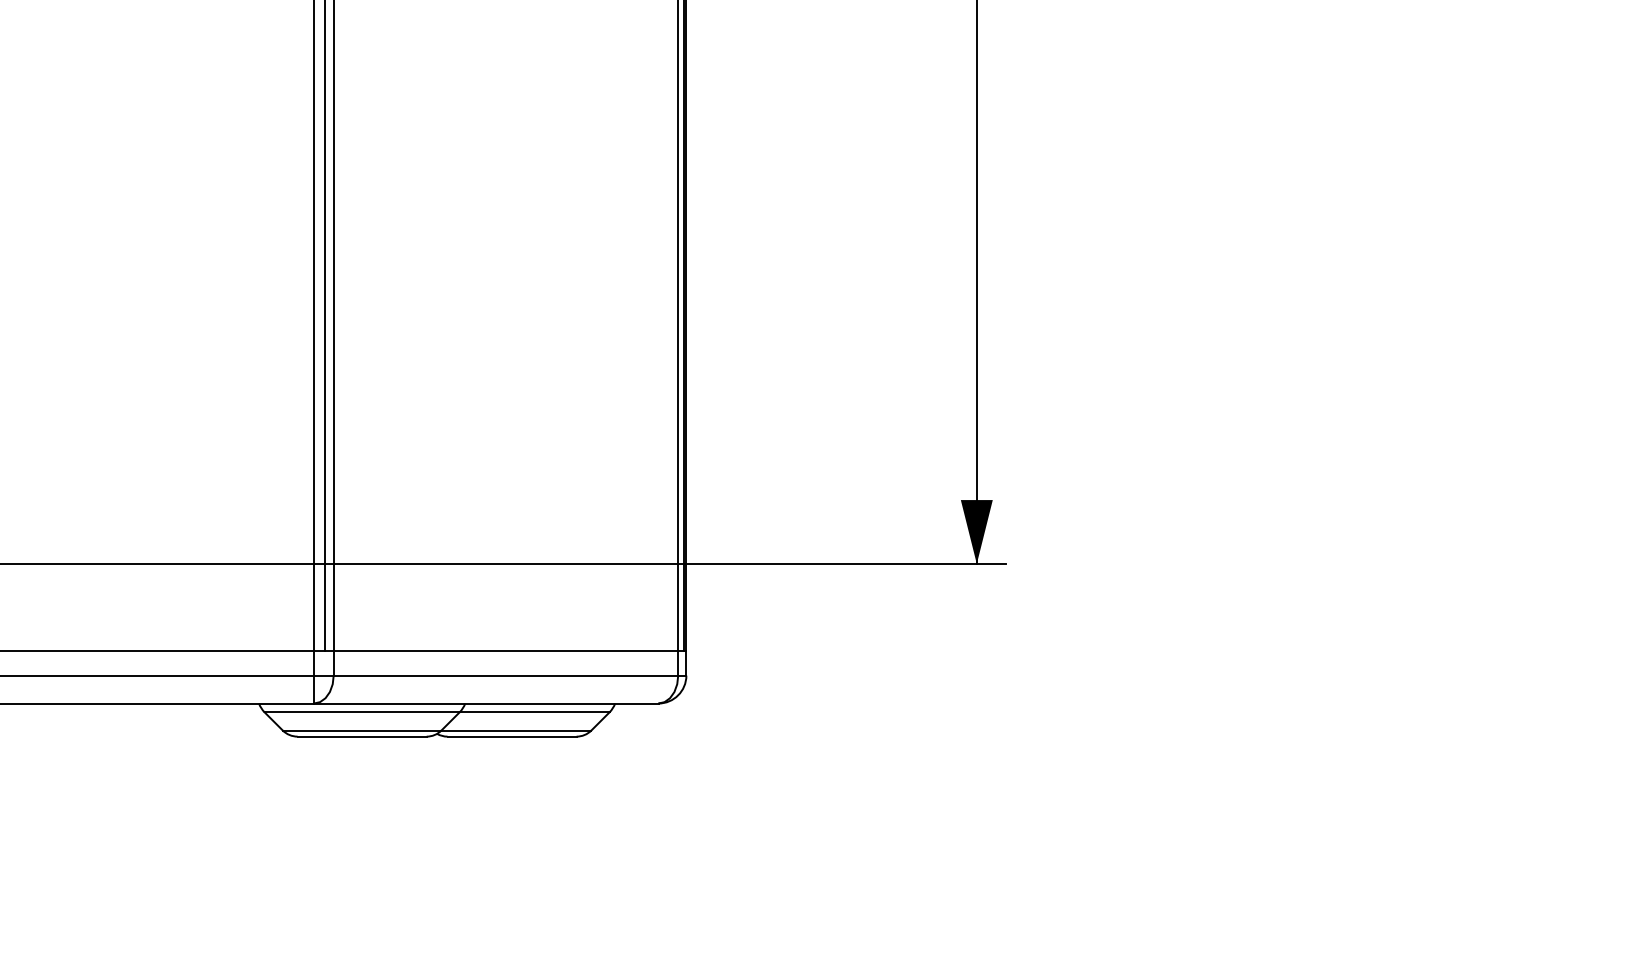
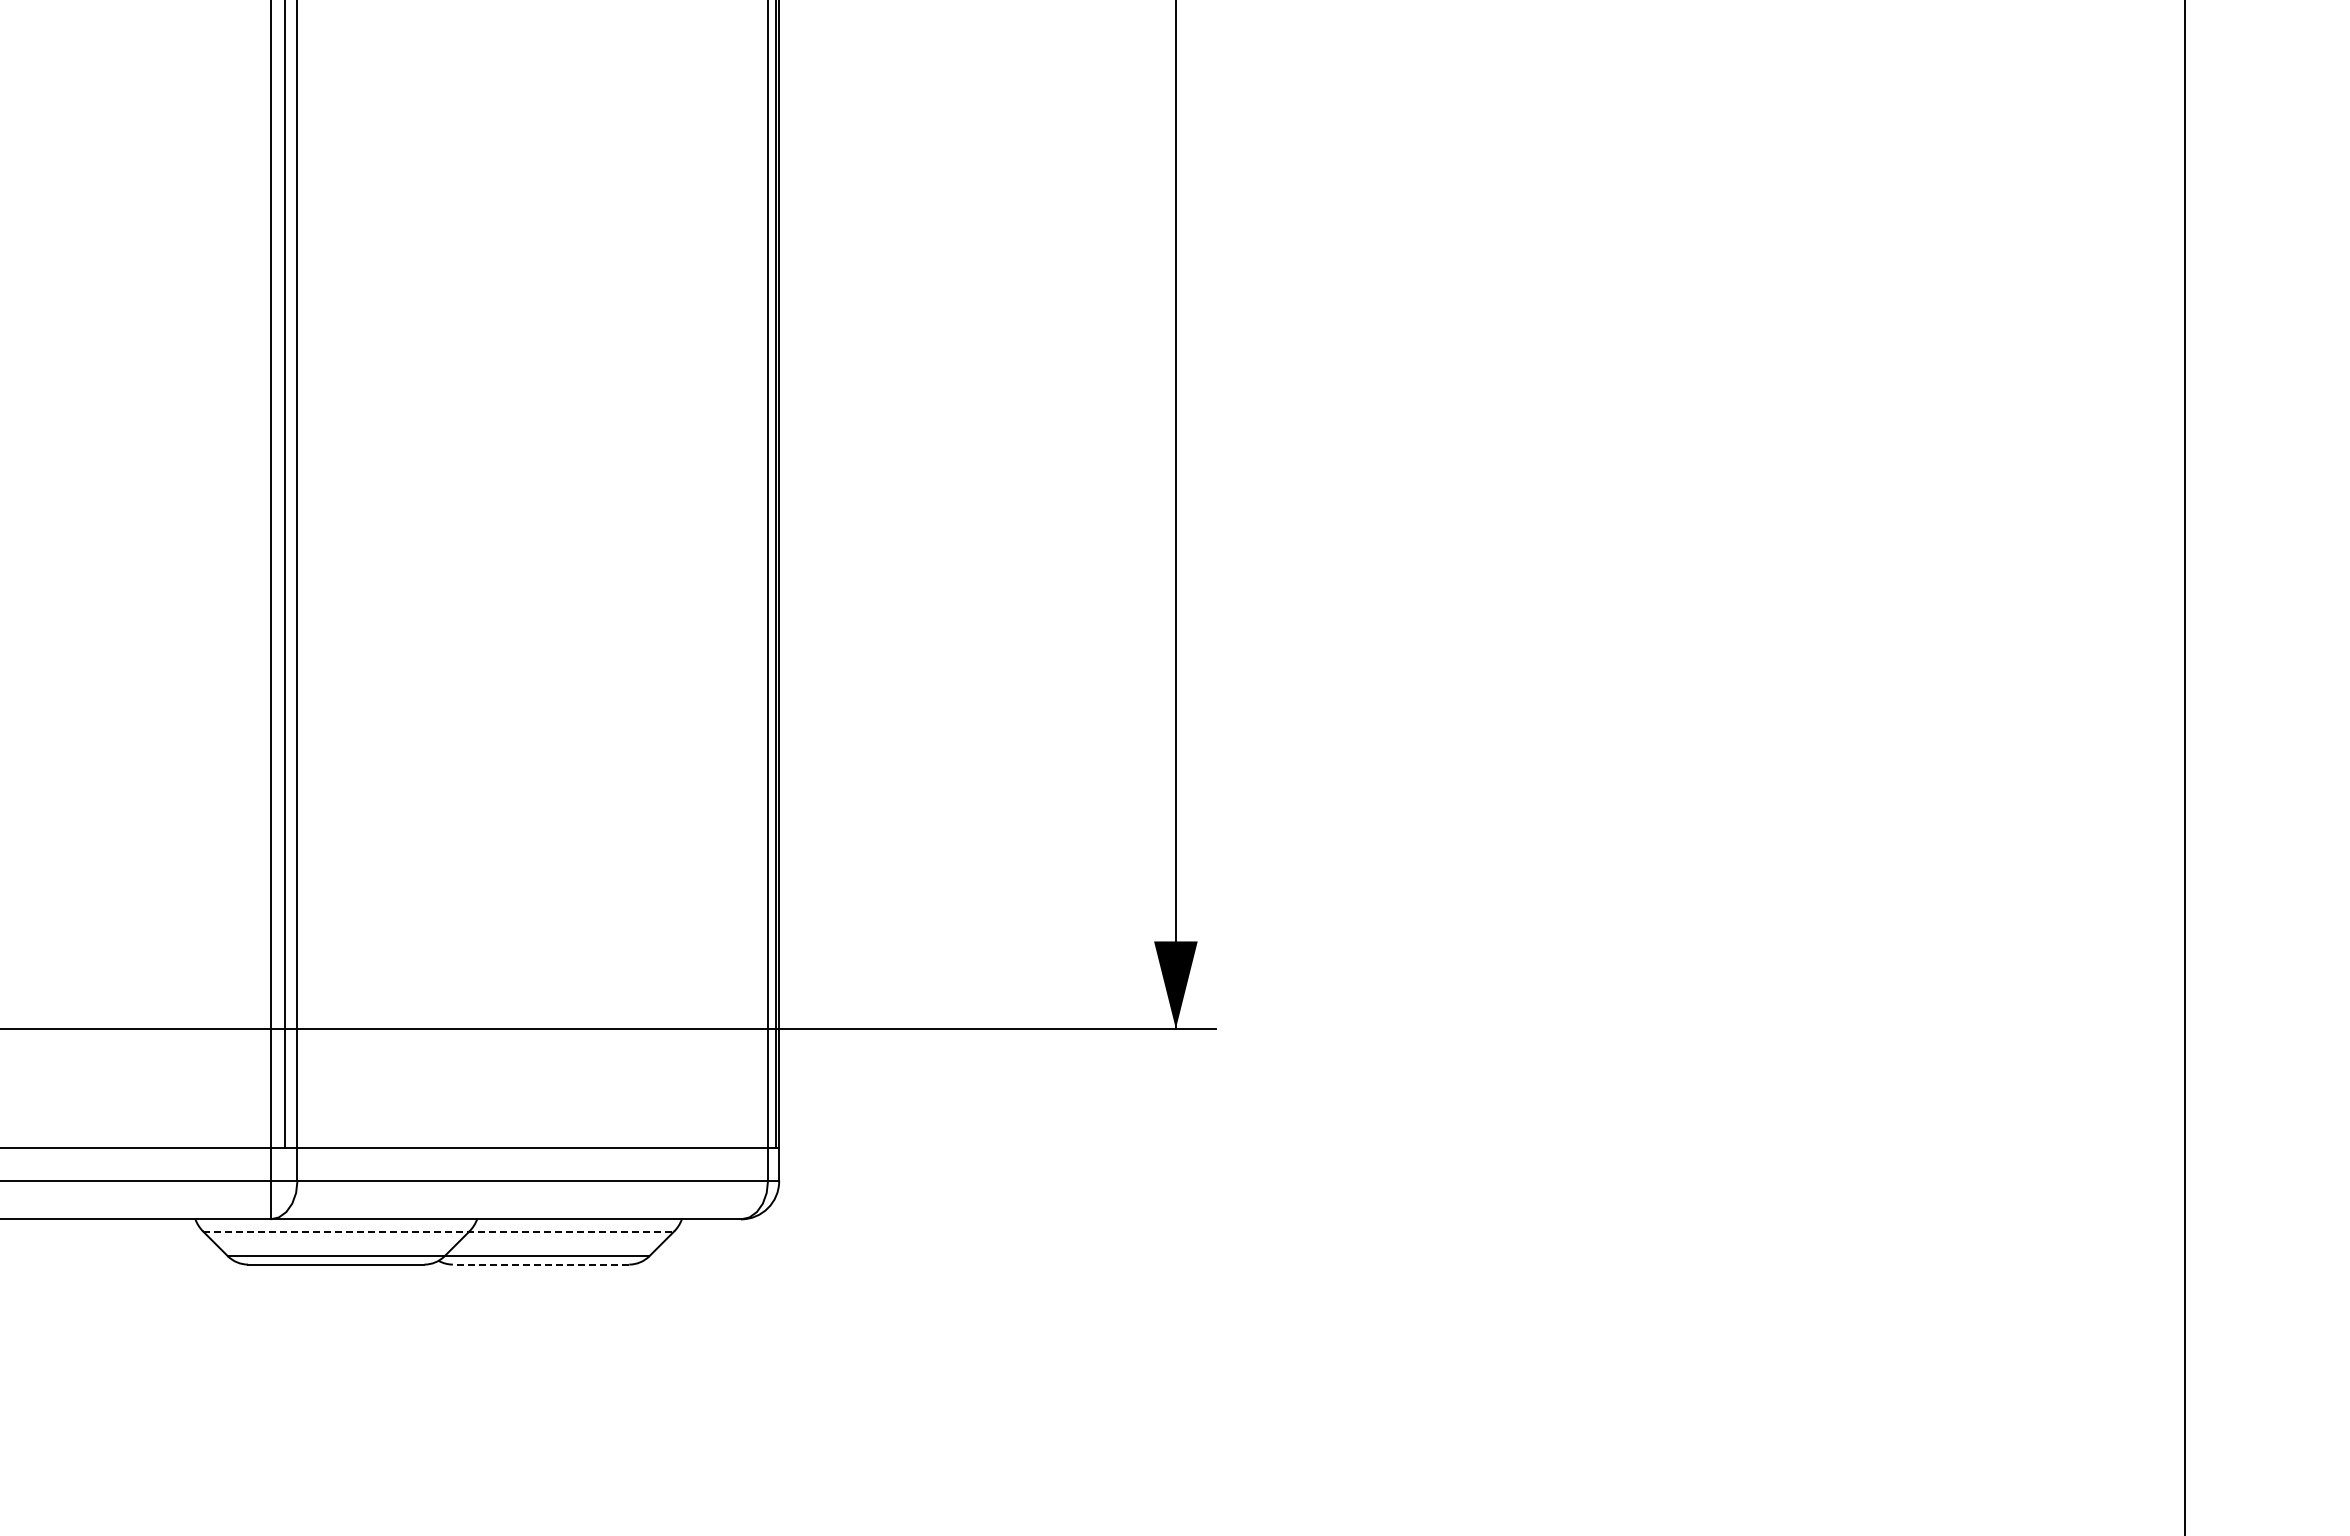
line: (437, 712) -> (439, 1231), solid -> dashed
line: (511, 736) -> (540, 1264), solid -> dashed

